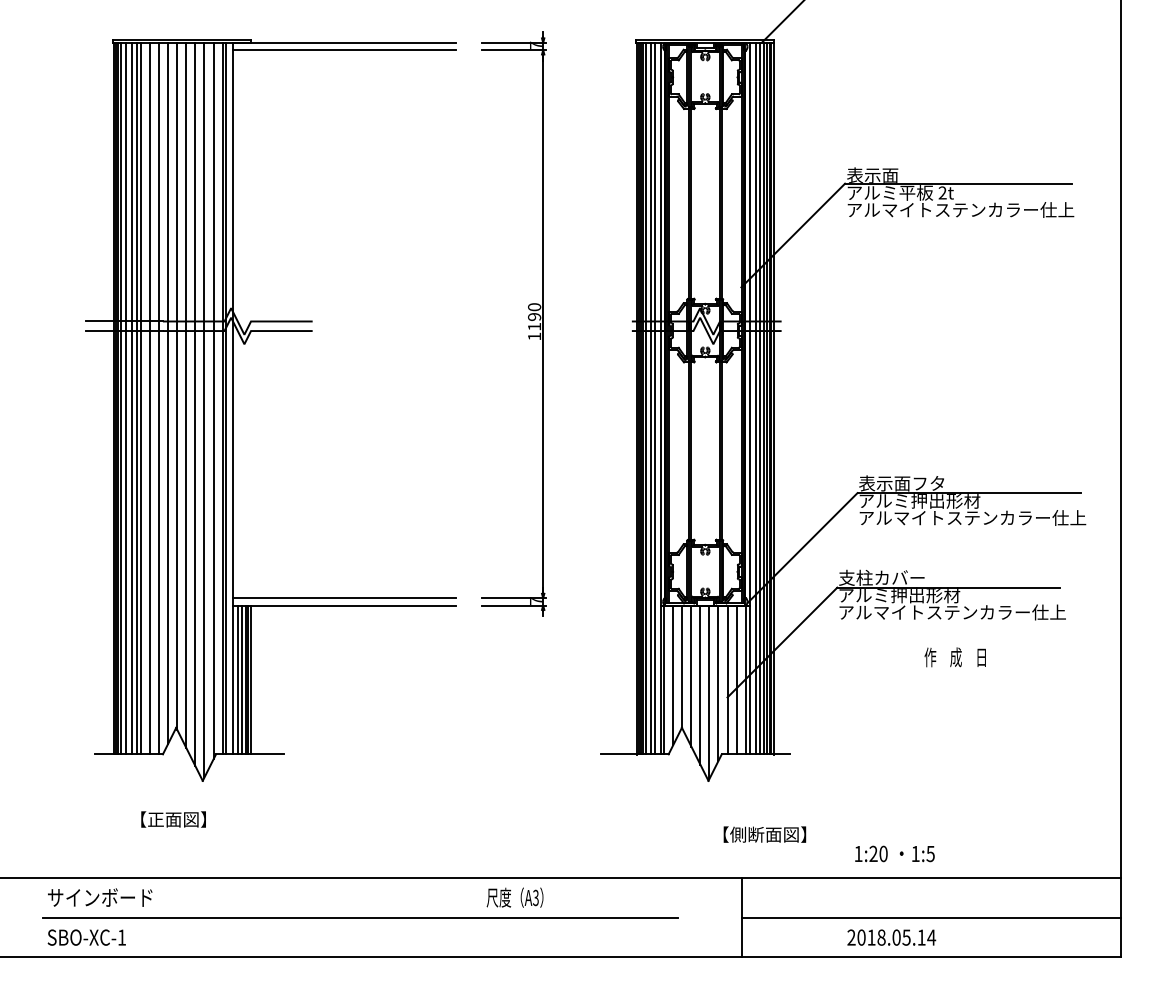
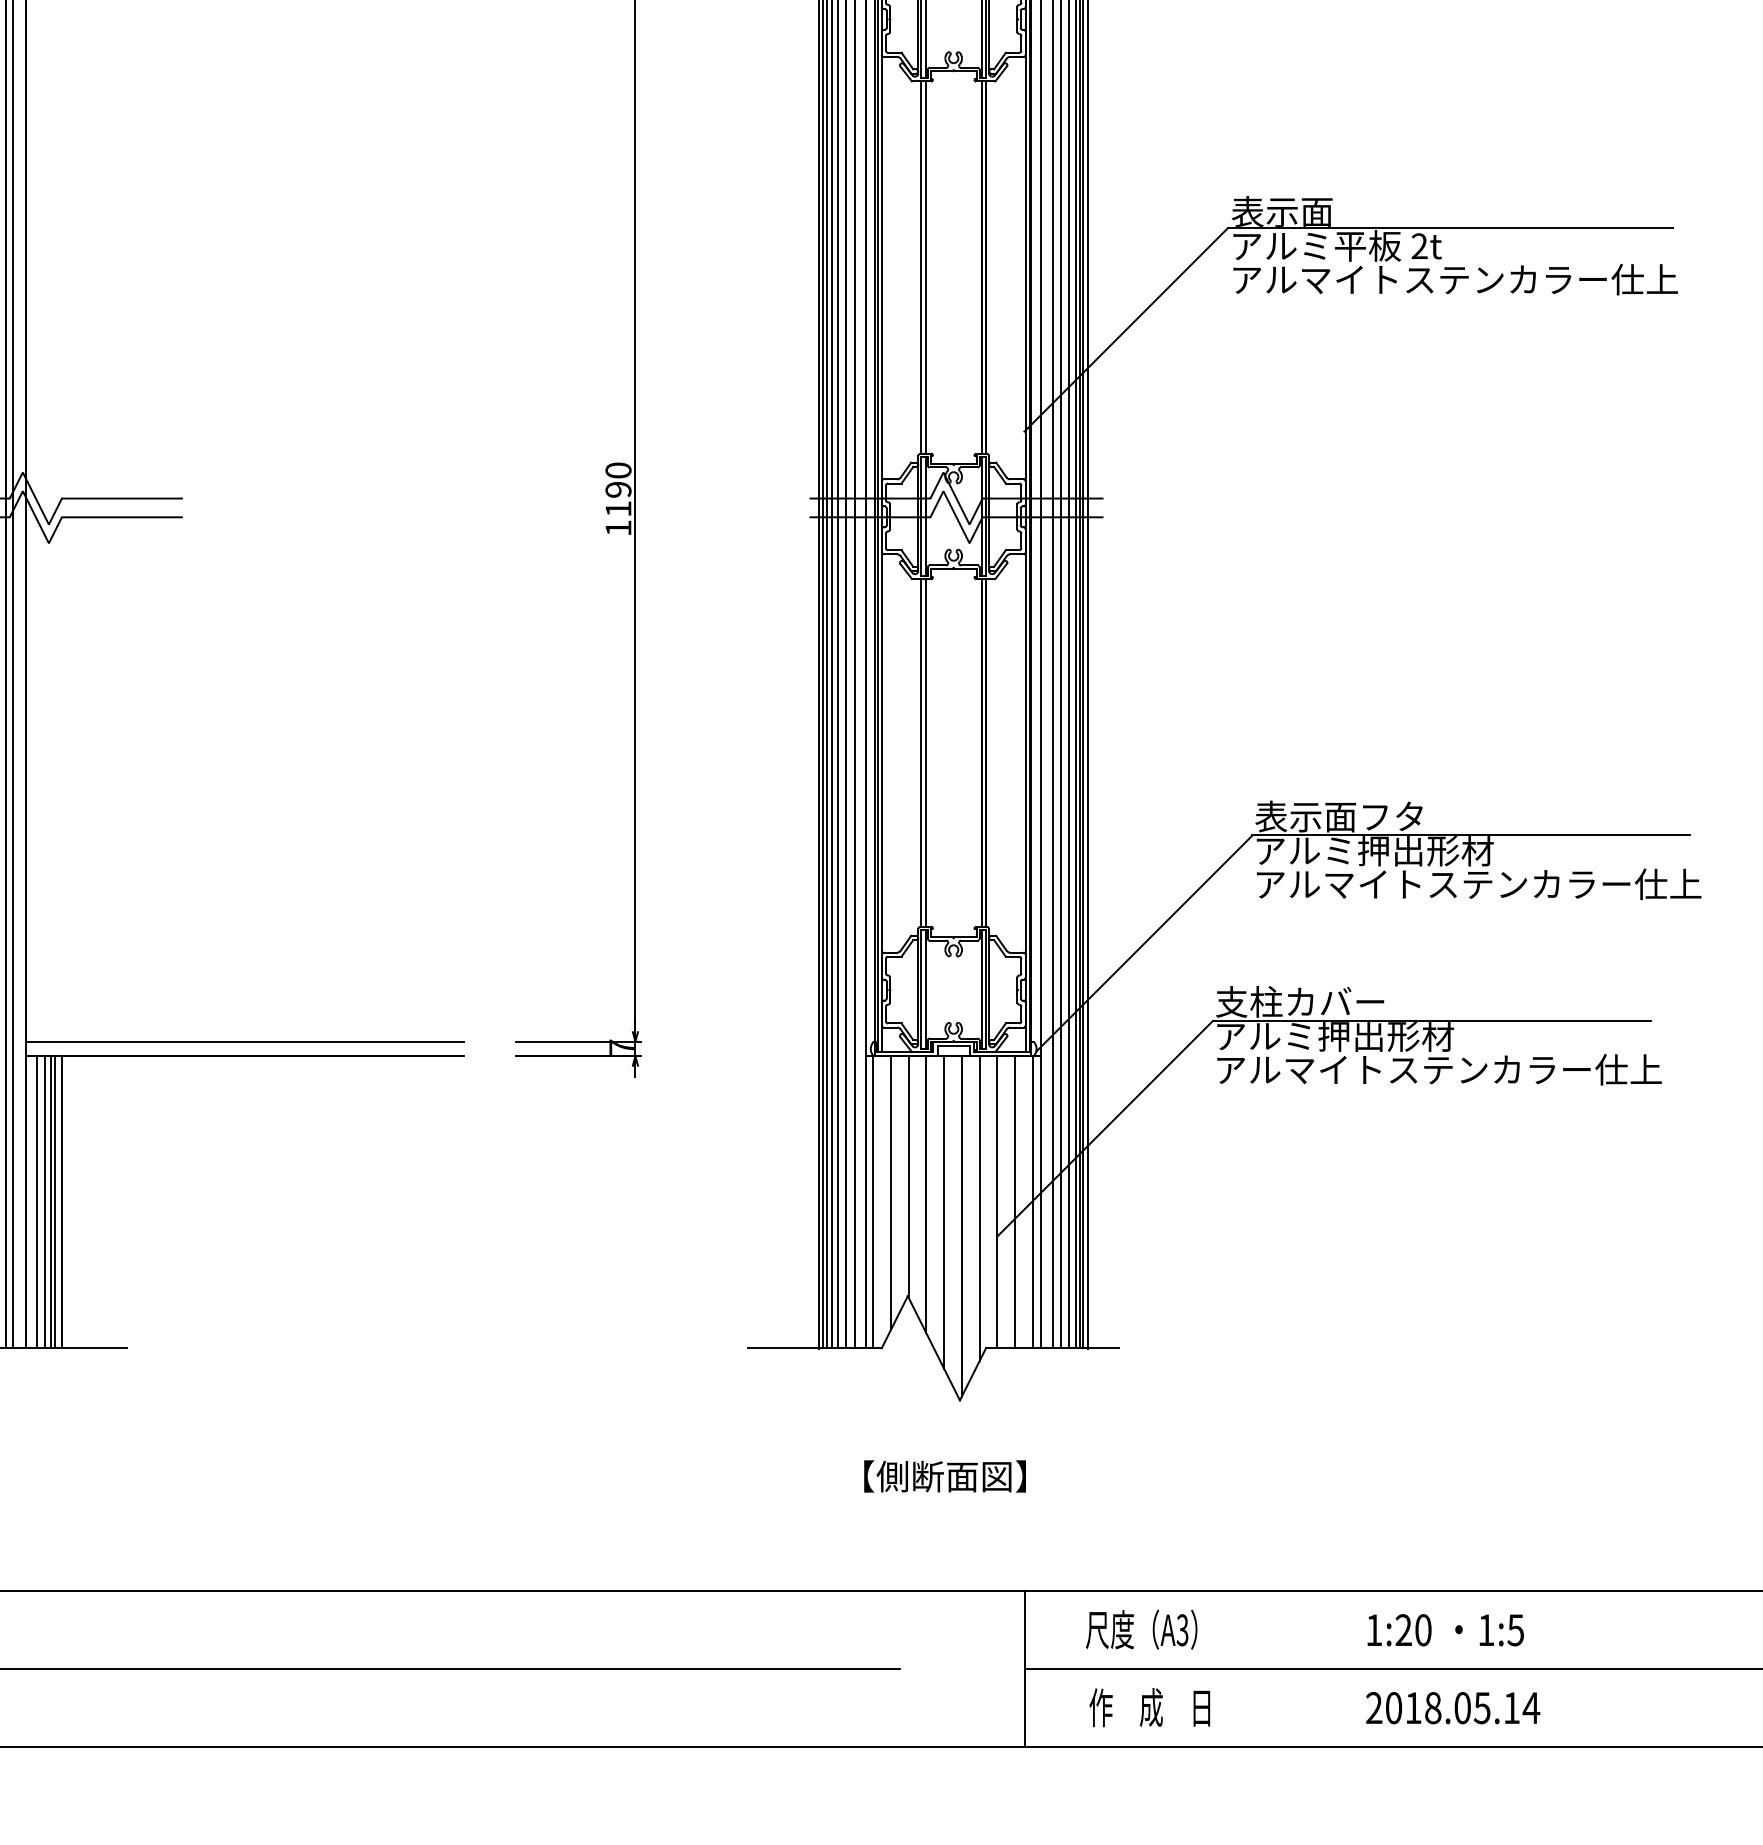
text: (954, 657) -> (1148, 1707), moved
text: (764, 834) -> (944, 1476), moved
text: (894, 853) -> (1444, 1629), moved
text: (514, 897) -> (1140, 1629), moved
text: (891, 937) -> (1452, 1707), moved

